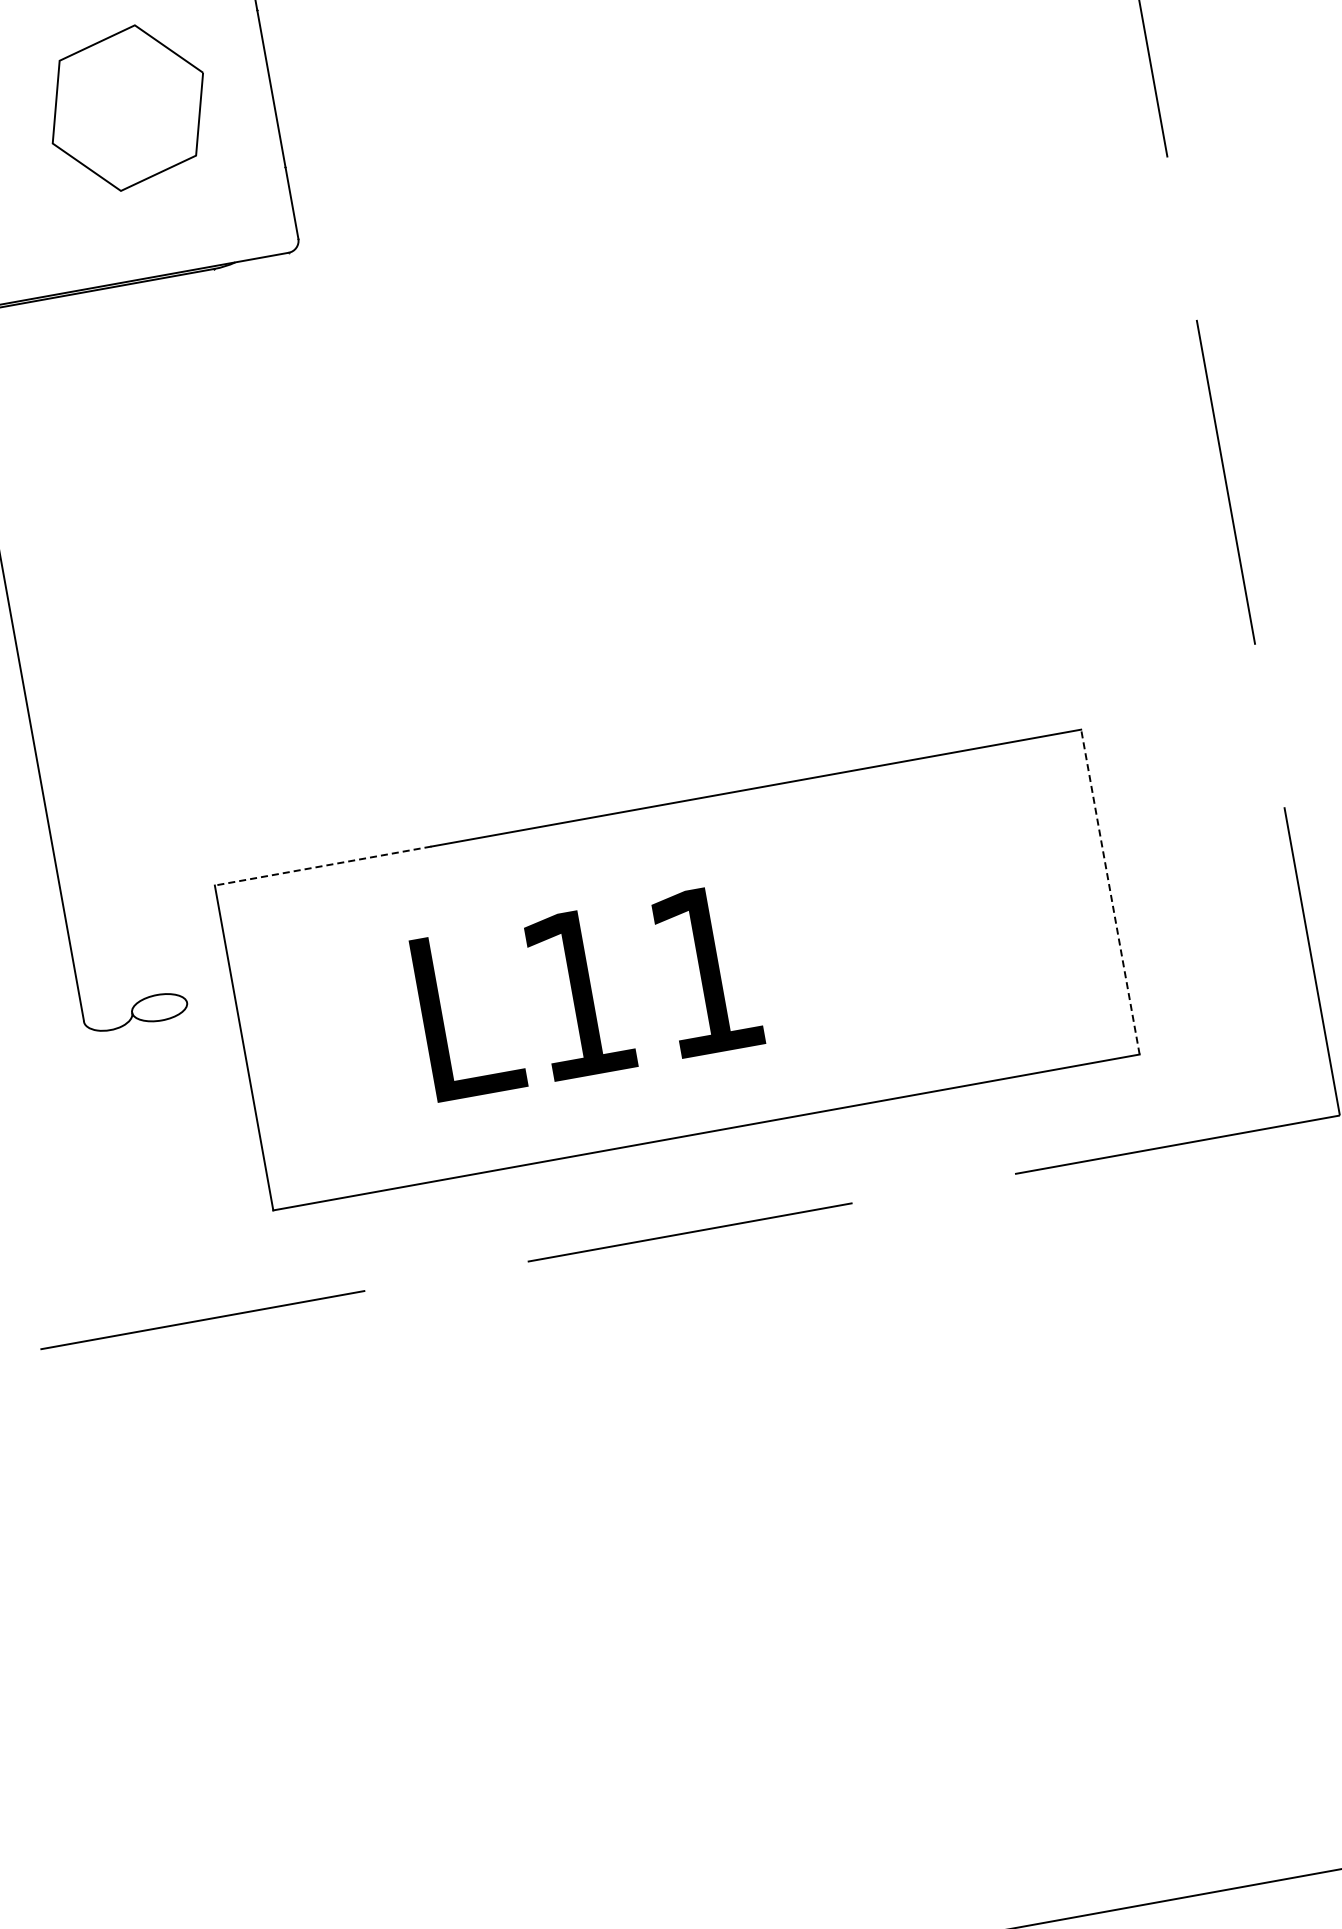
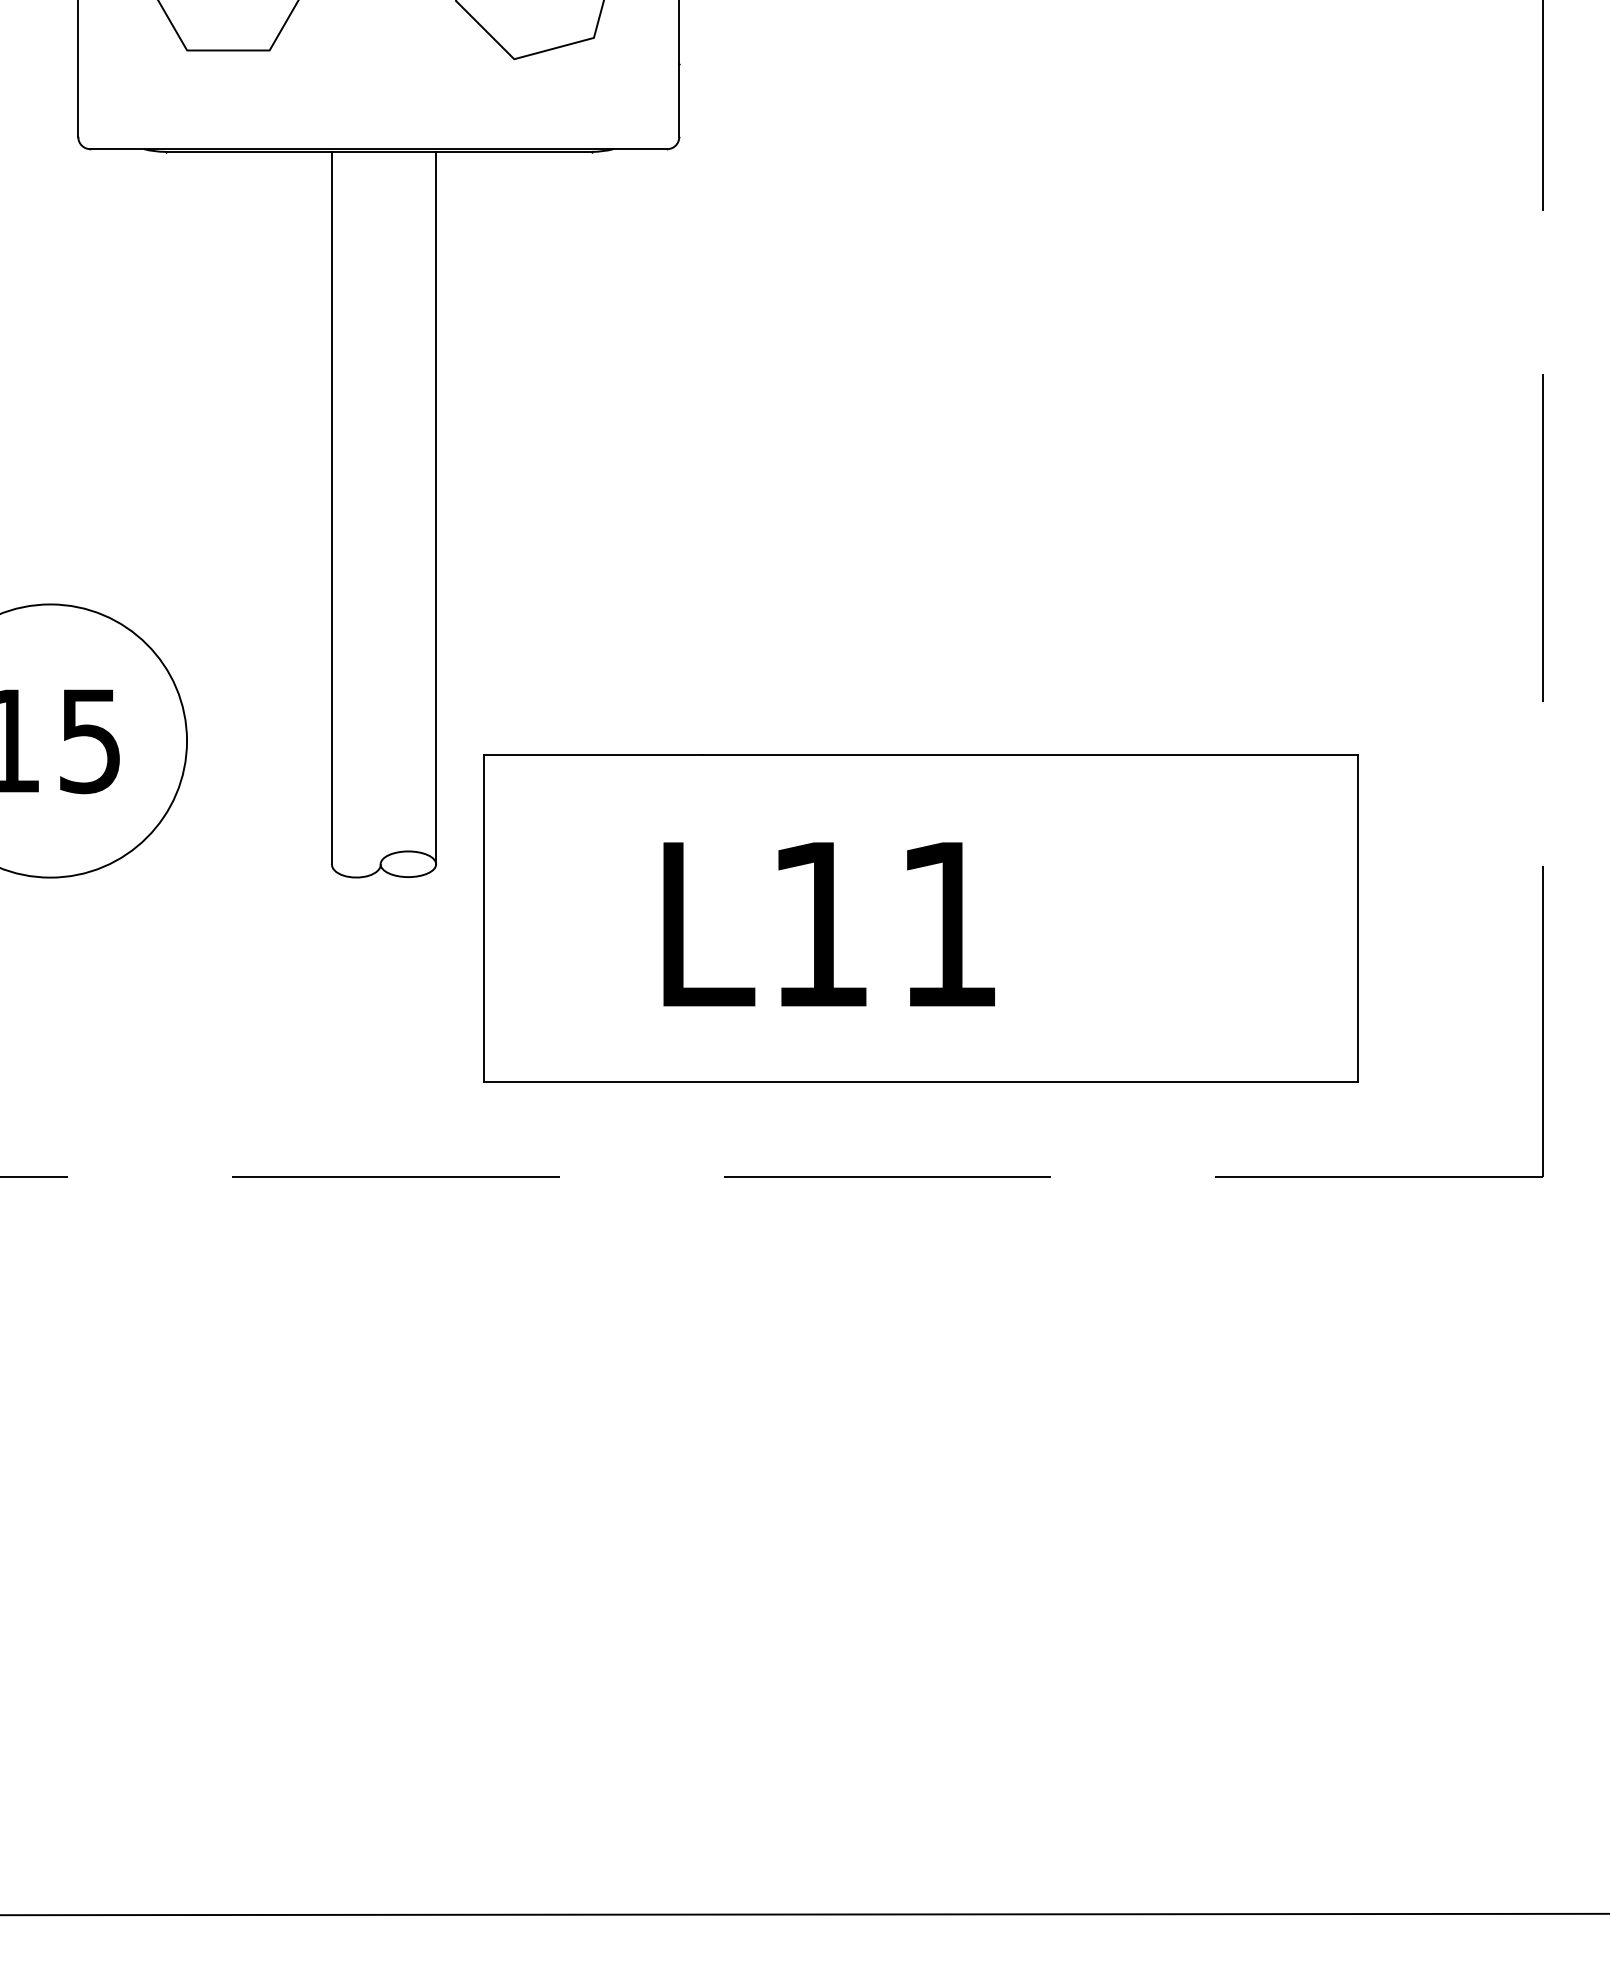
line: (123, 649) -> (436, 507), added
line: (322, 866) -> (592, 754), dashed -> solid
line: (1110, 892) -> (1358, 918), dashed -> solid

